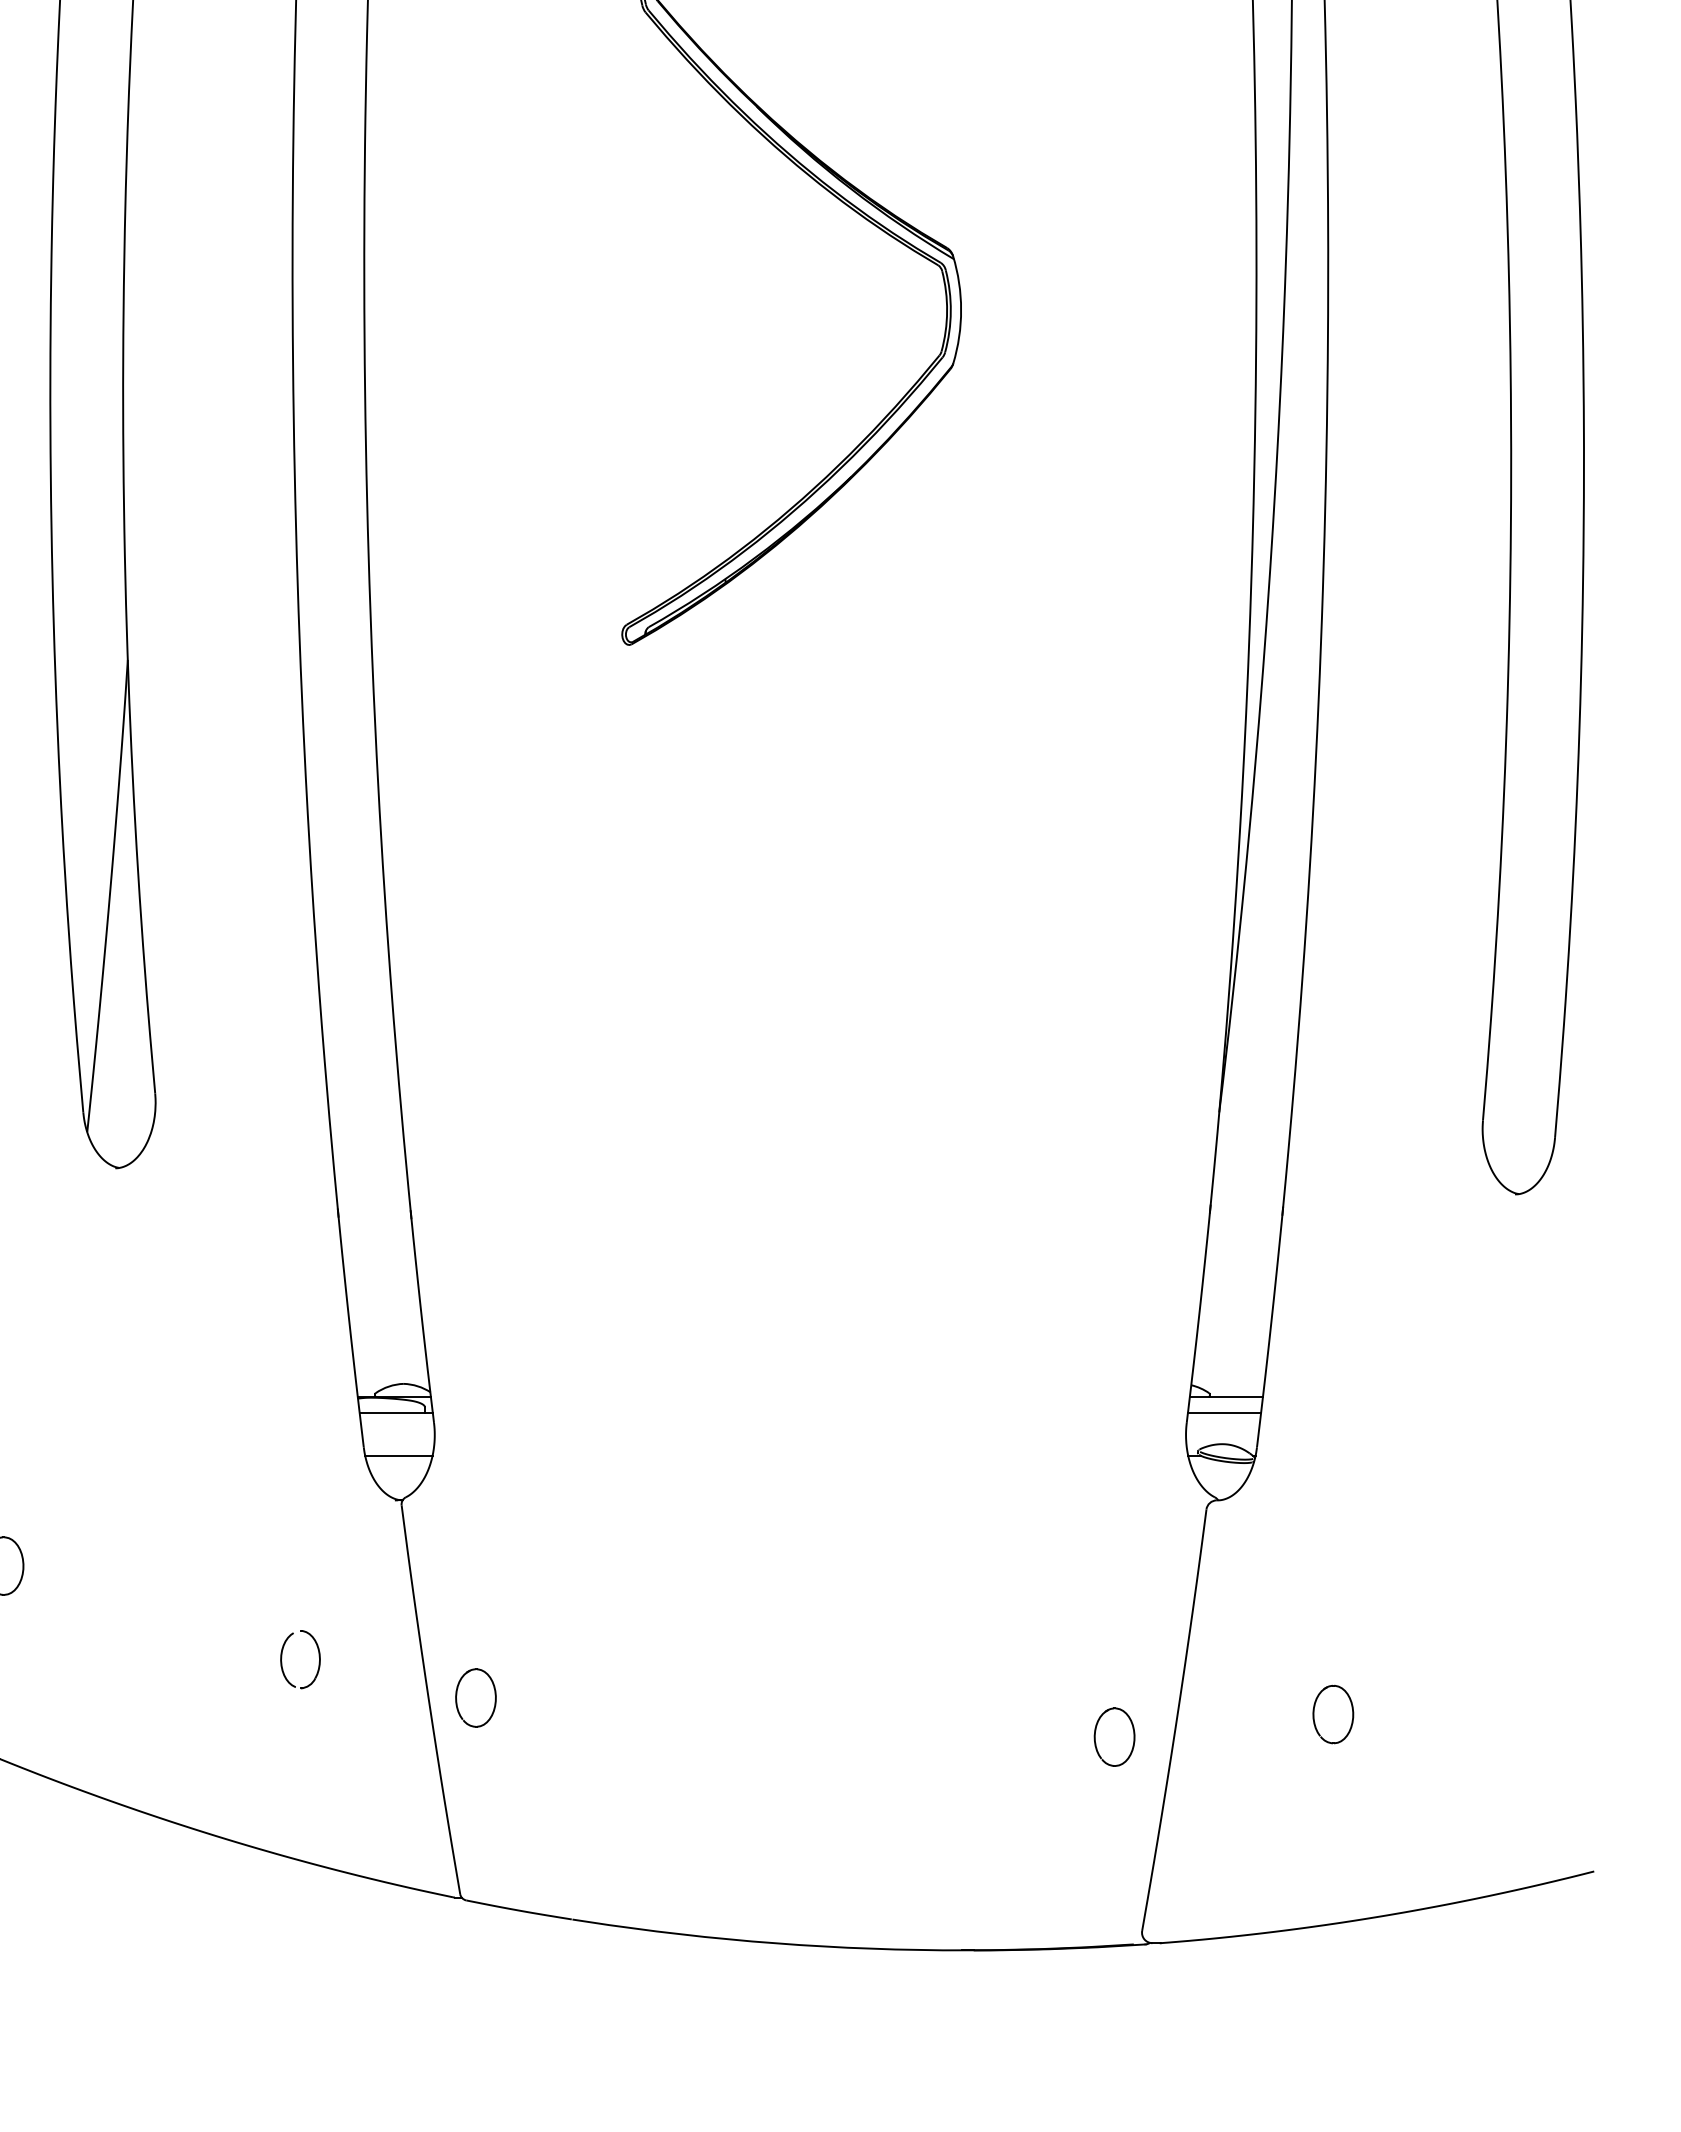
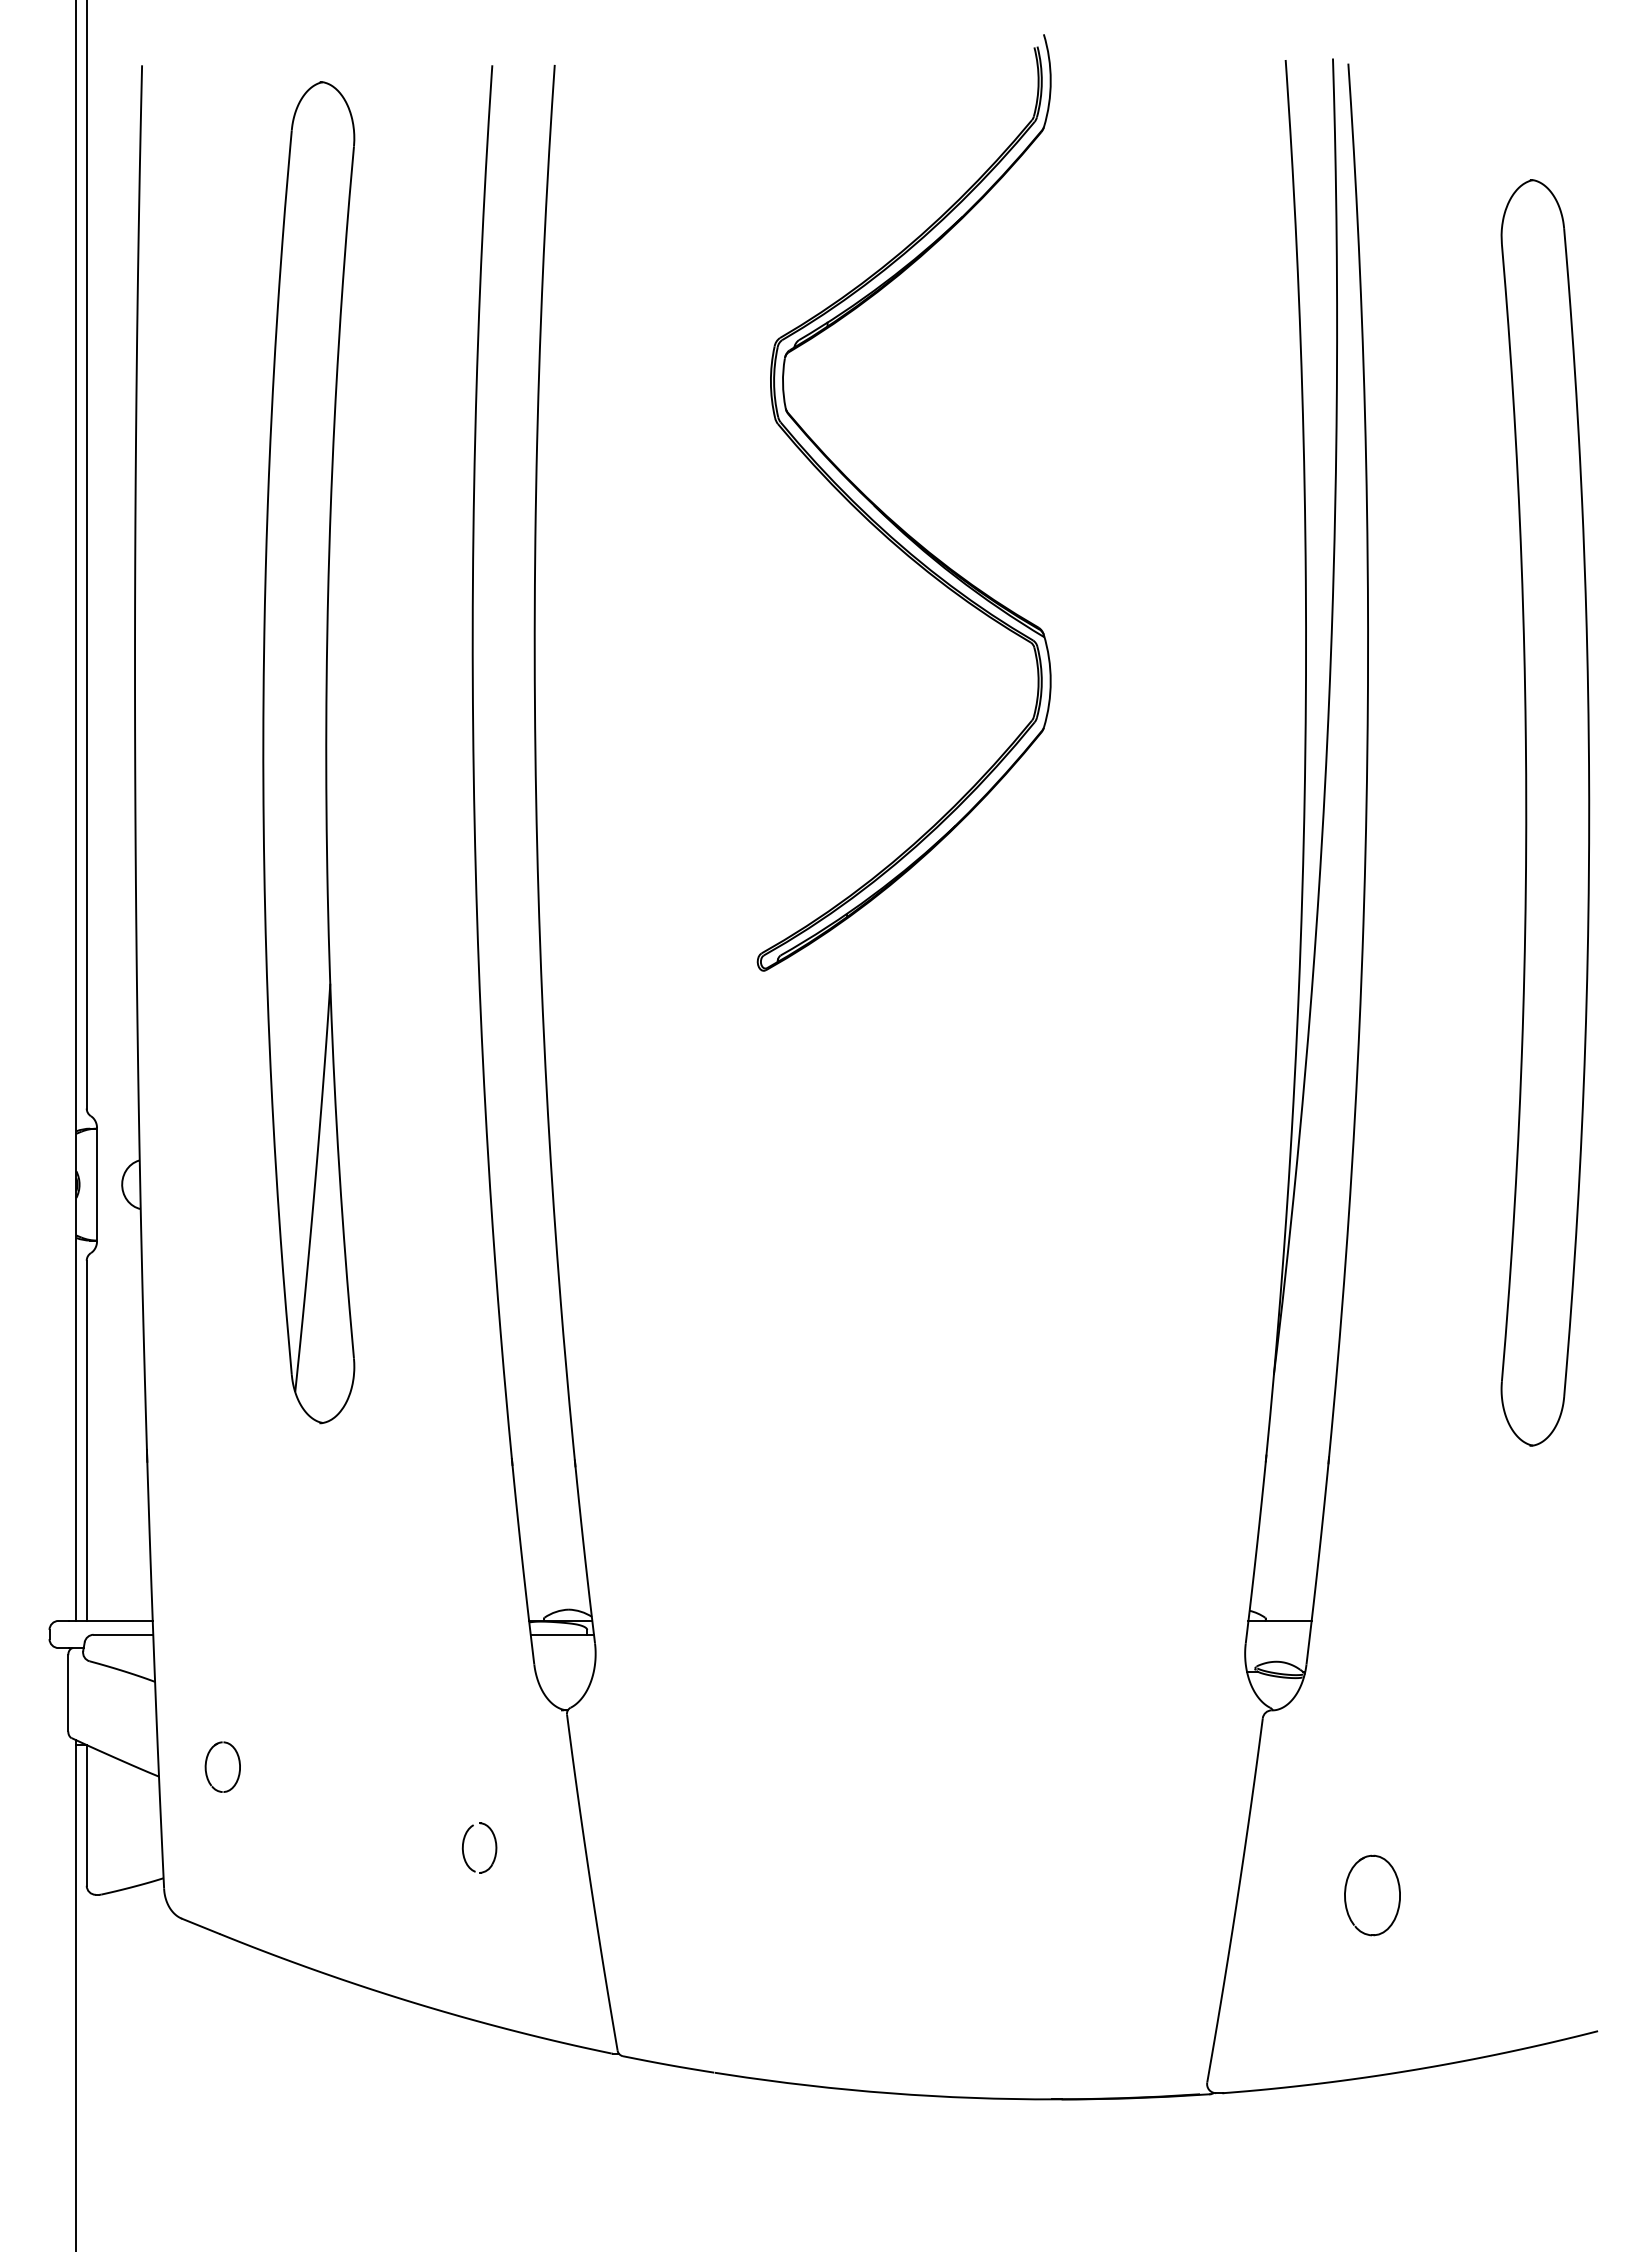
line: (1224, 1412) -> (1278, 1634), removed
line: (398, 1455) -> (564, 1671), removed
part: (476, 1697) -> (631, 1880), removed
part: (1333, 1714) -> (1372, 1895), size x1.6
part: (1114, 1736) -> (1183, 1914), removed

